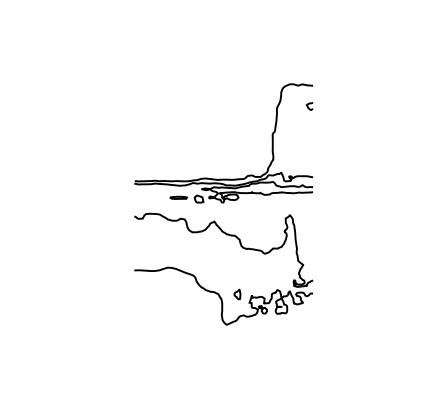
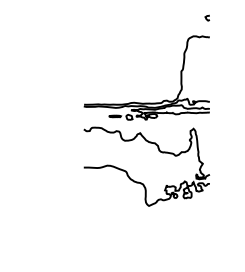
curve: (308, 106) -> (206, 18), moved
part: (237, 294) -> (156, 184), removed

